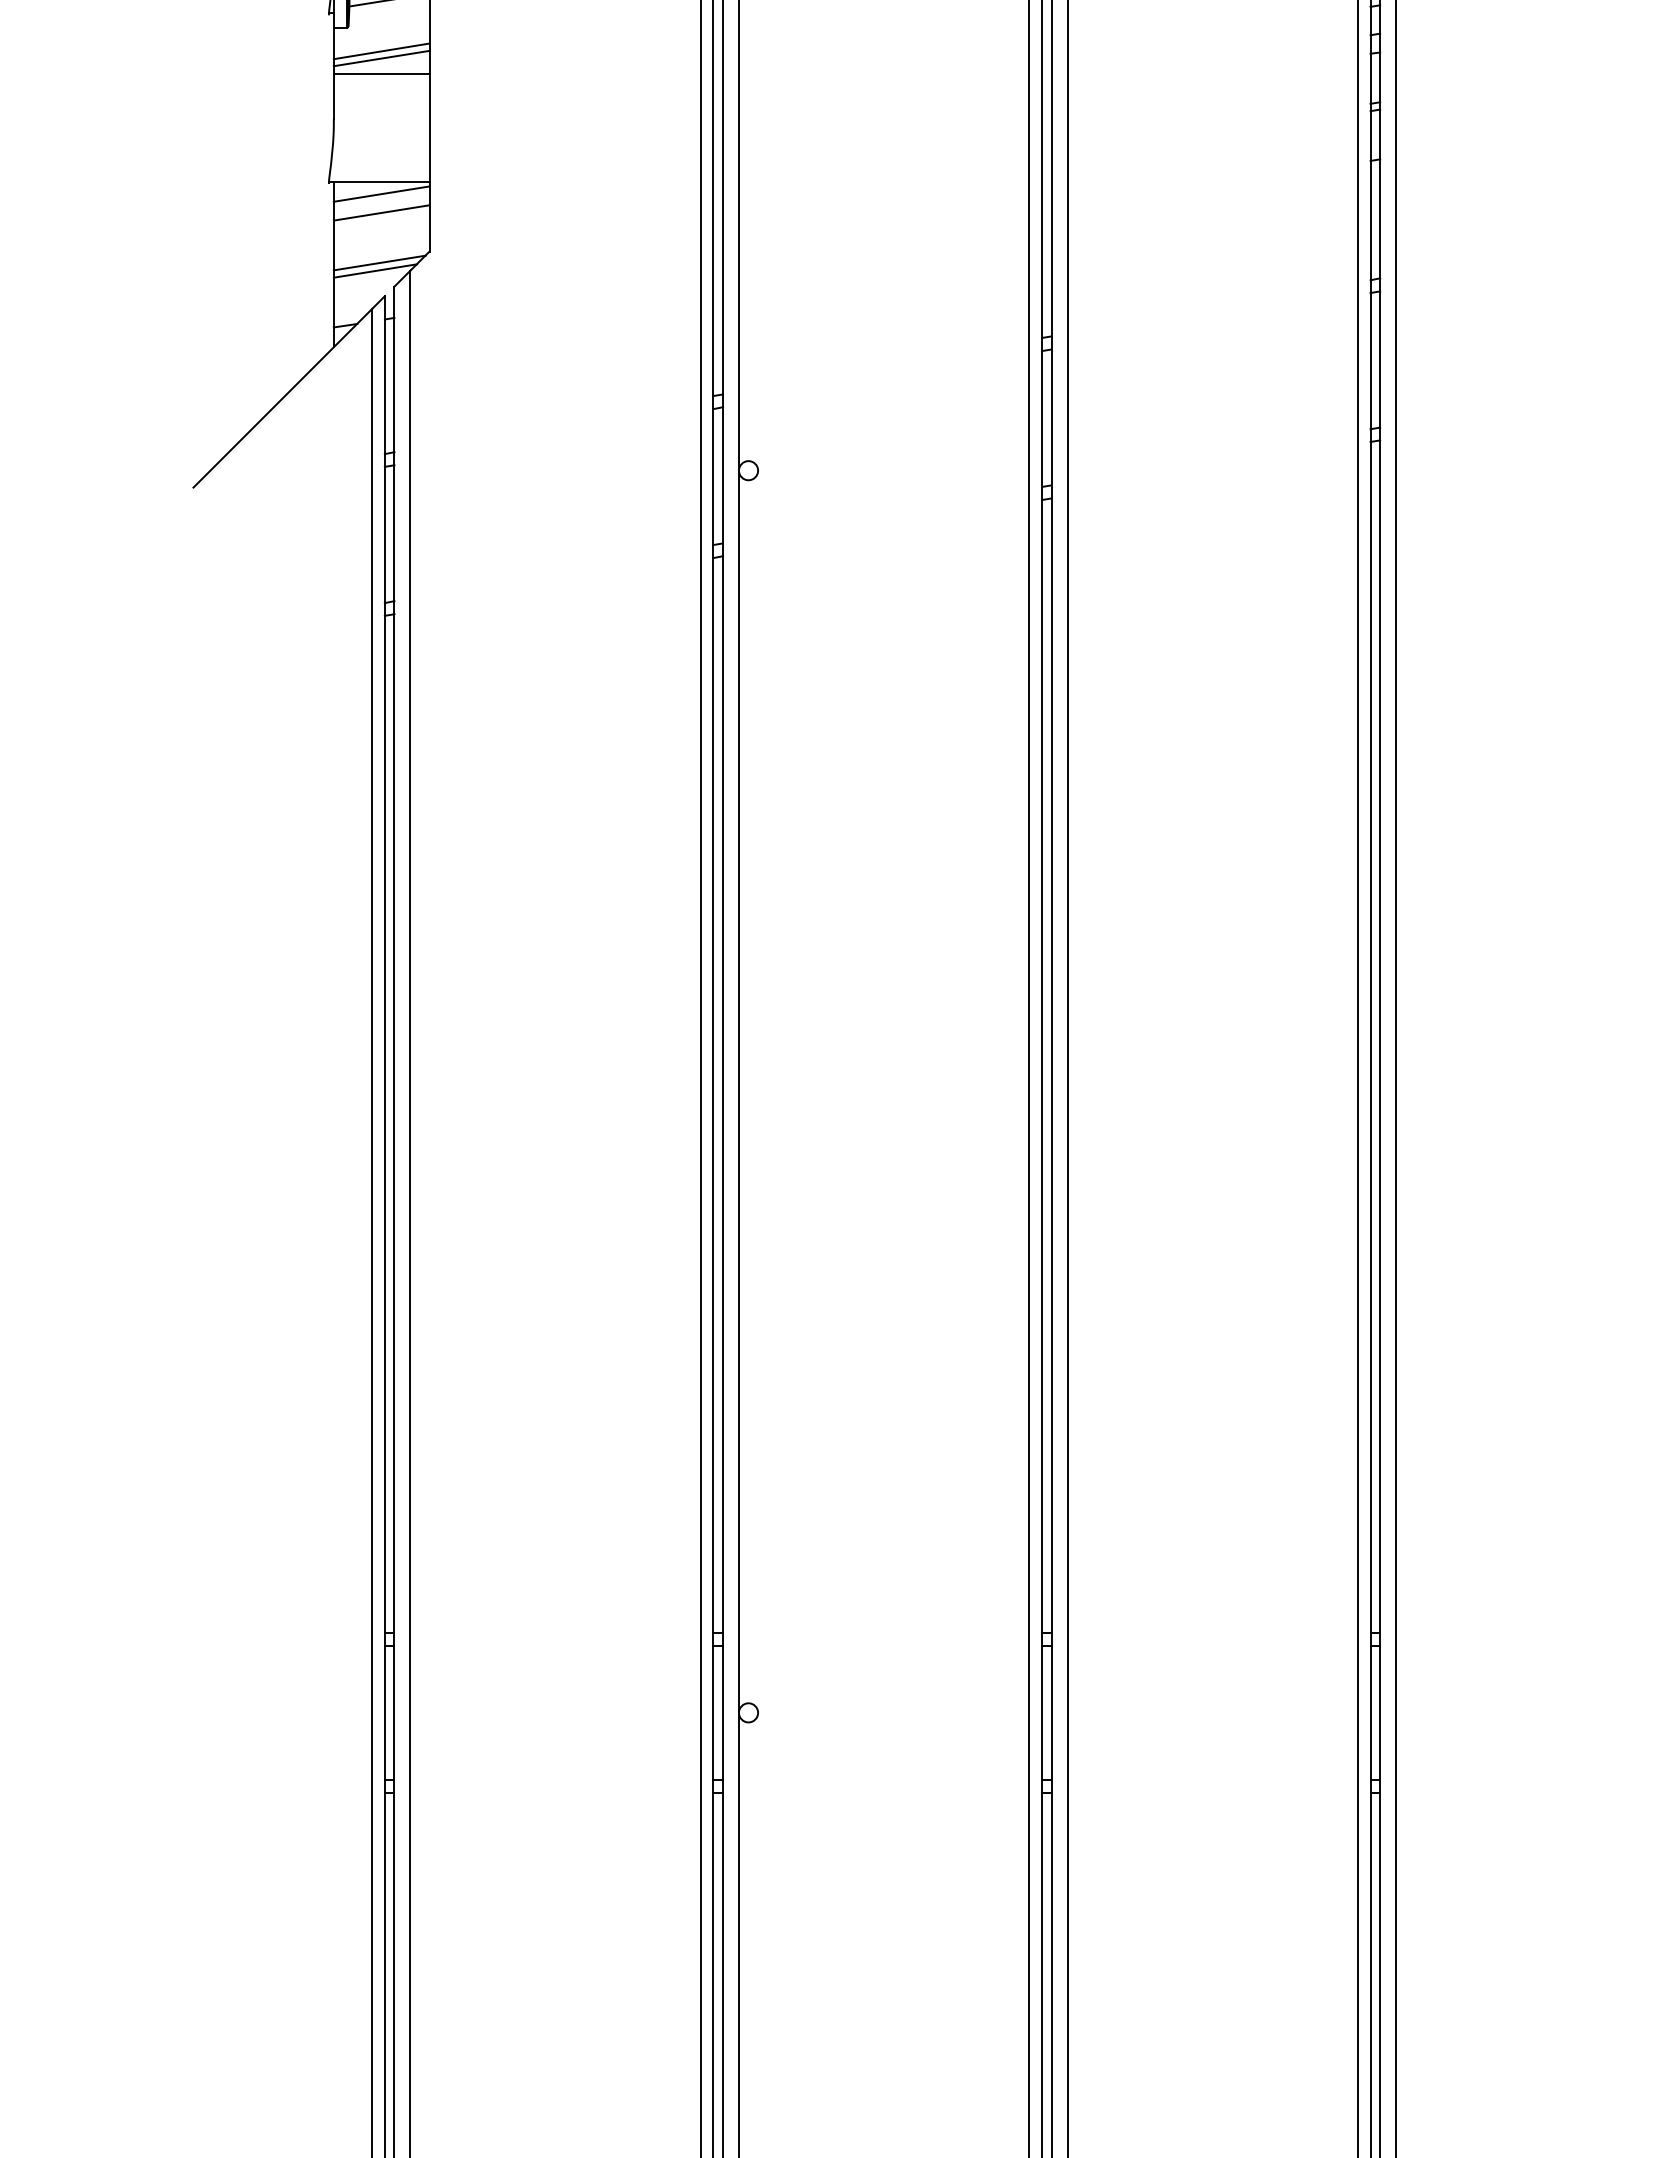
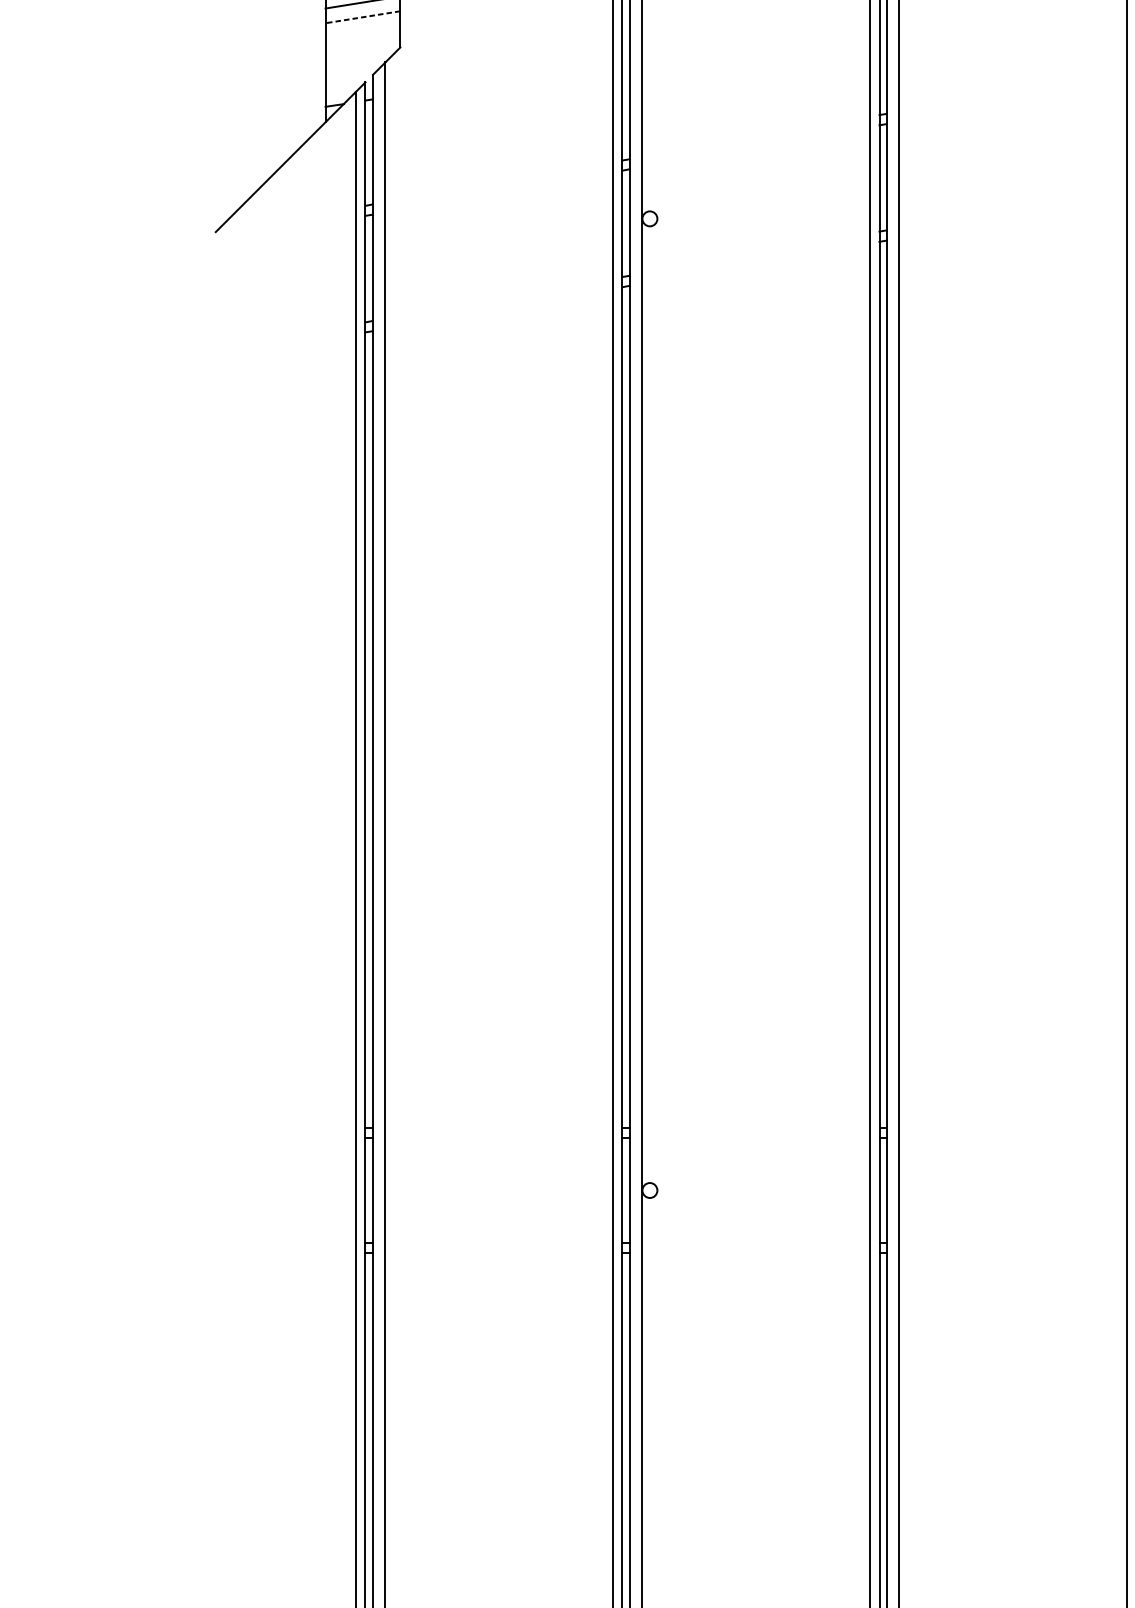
line: (381, 213) -> (362, 17), solid -> dashed
line: (379, 262) -> (361, 56), removed
line: (375, 270) -> (358, 62), removed

